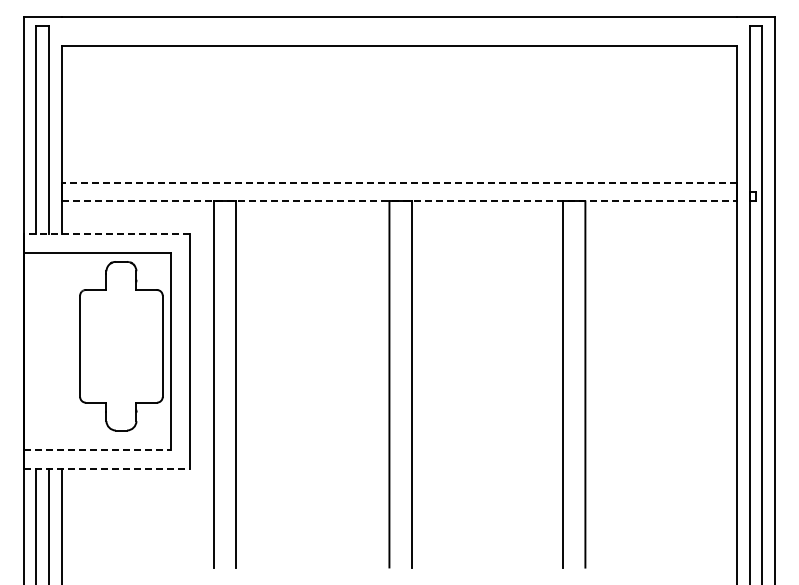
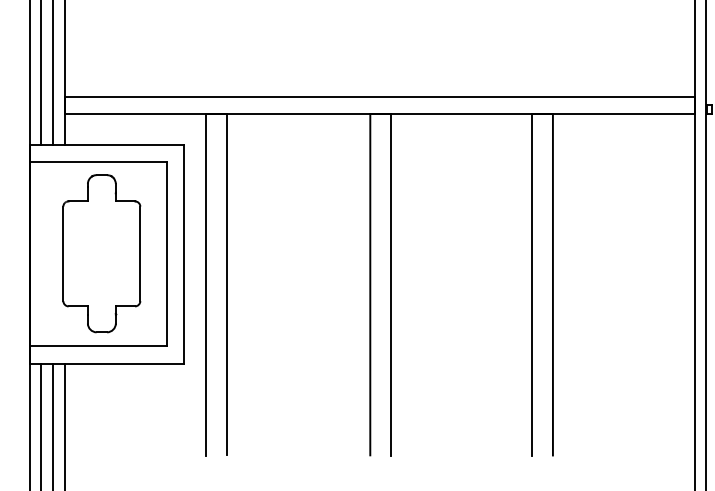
line: (399, 182) -> (379, 96), dashed -> solid
line: (399, 201) -> (379, 114), dashed -> solid
line: (106, 234) -> (106, 144), dashed -> solid
part: (121, 346) -> (101, 254), moved
line: (98, 450) -> (99, 346), dashed -> solid
line: (106, 469) -> (106, 364), dashed -> solid

